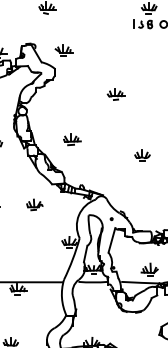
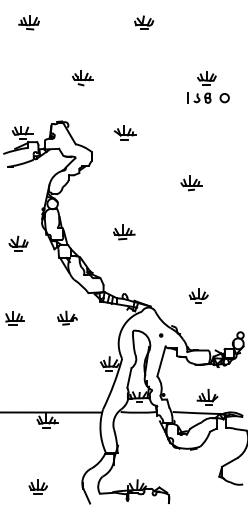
part: (63, 50) -> (124, 132), moved
part: (116, 94) -> (191, 183), moved
part: (72, 139) -> (124, 232), moved
part: (142, 155) -> (198, 295), moved

